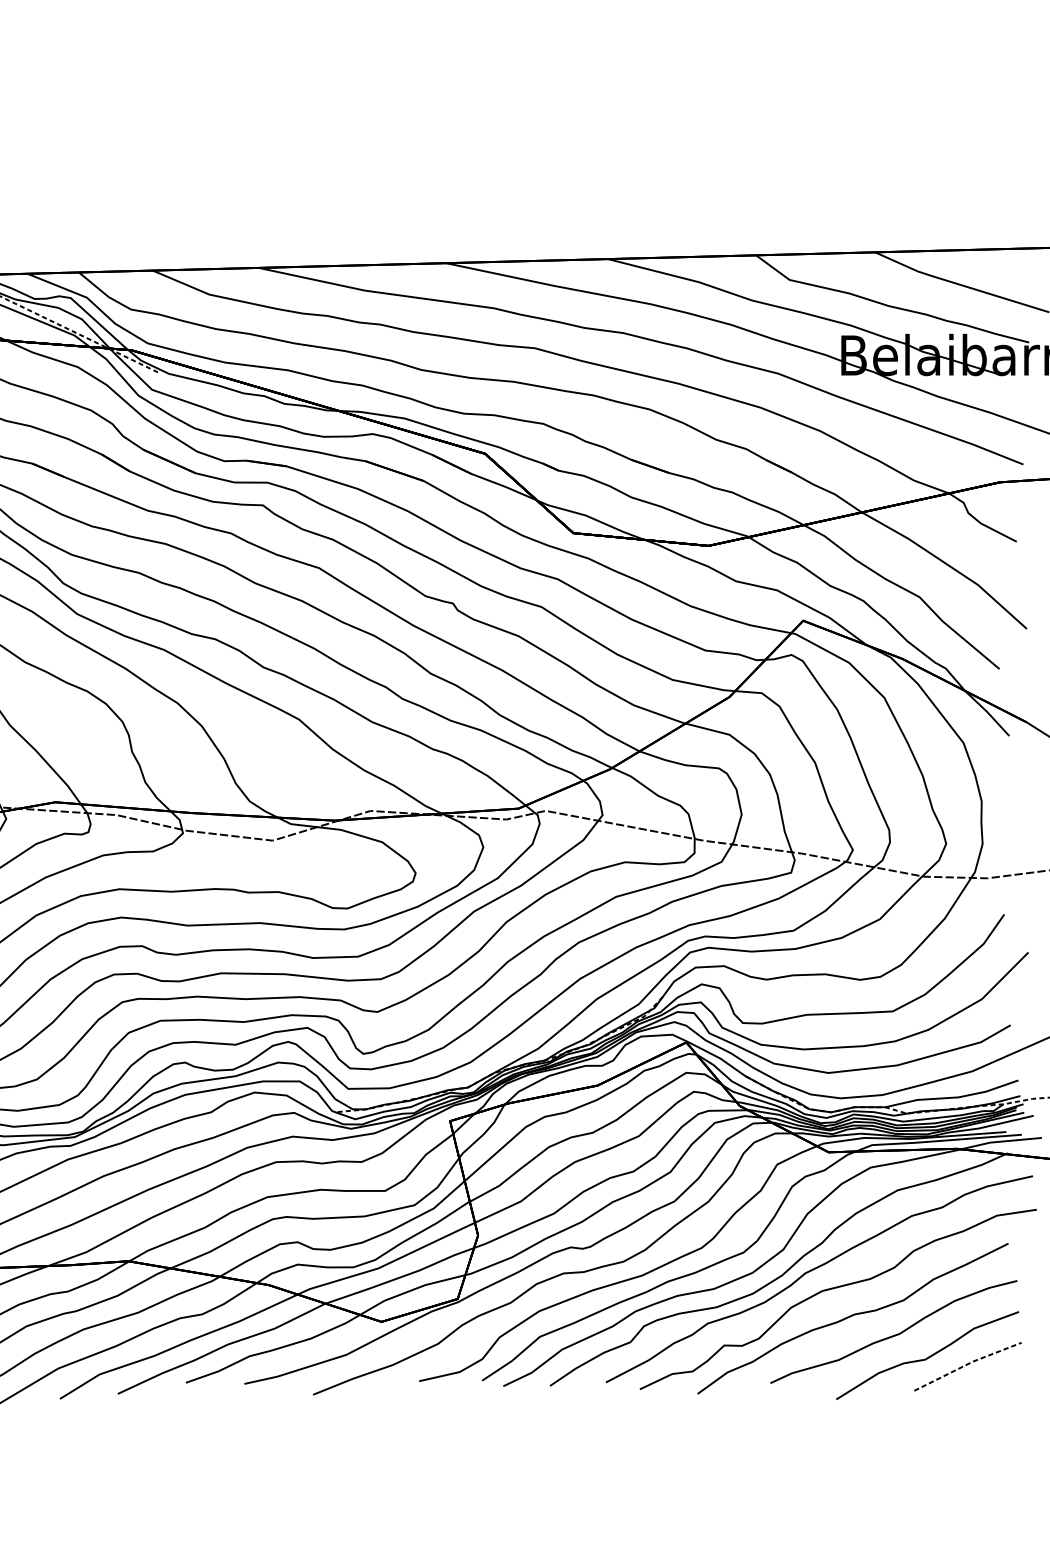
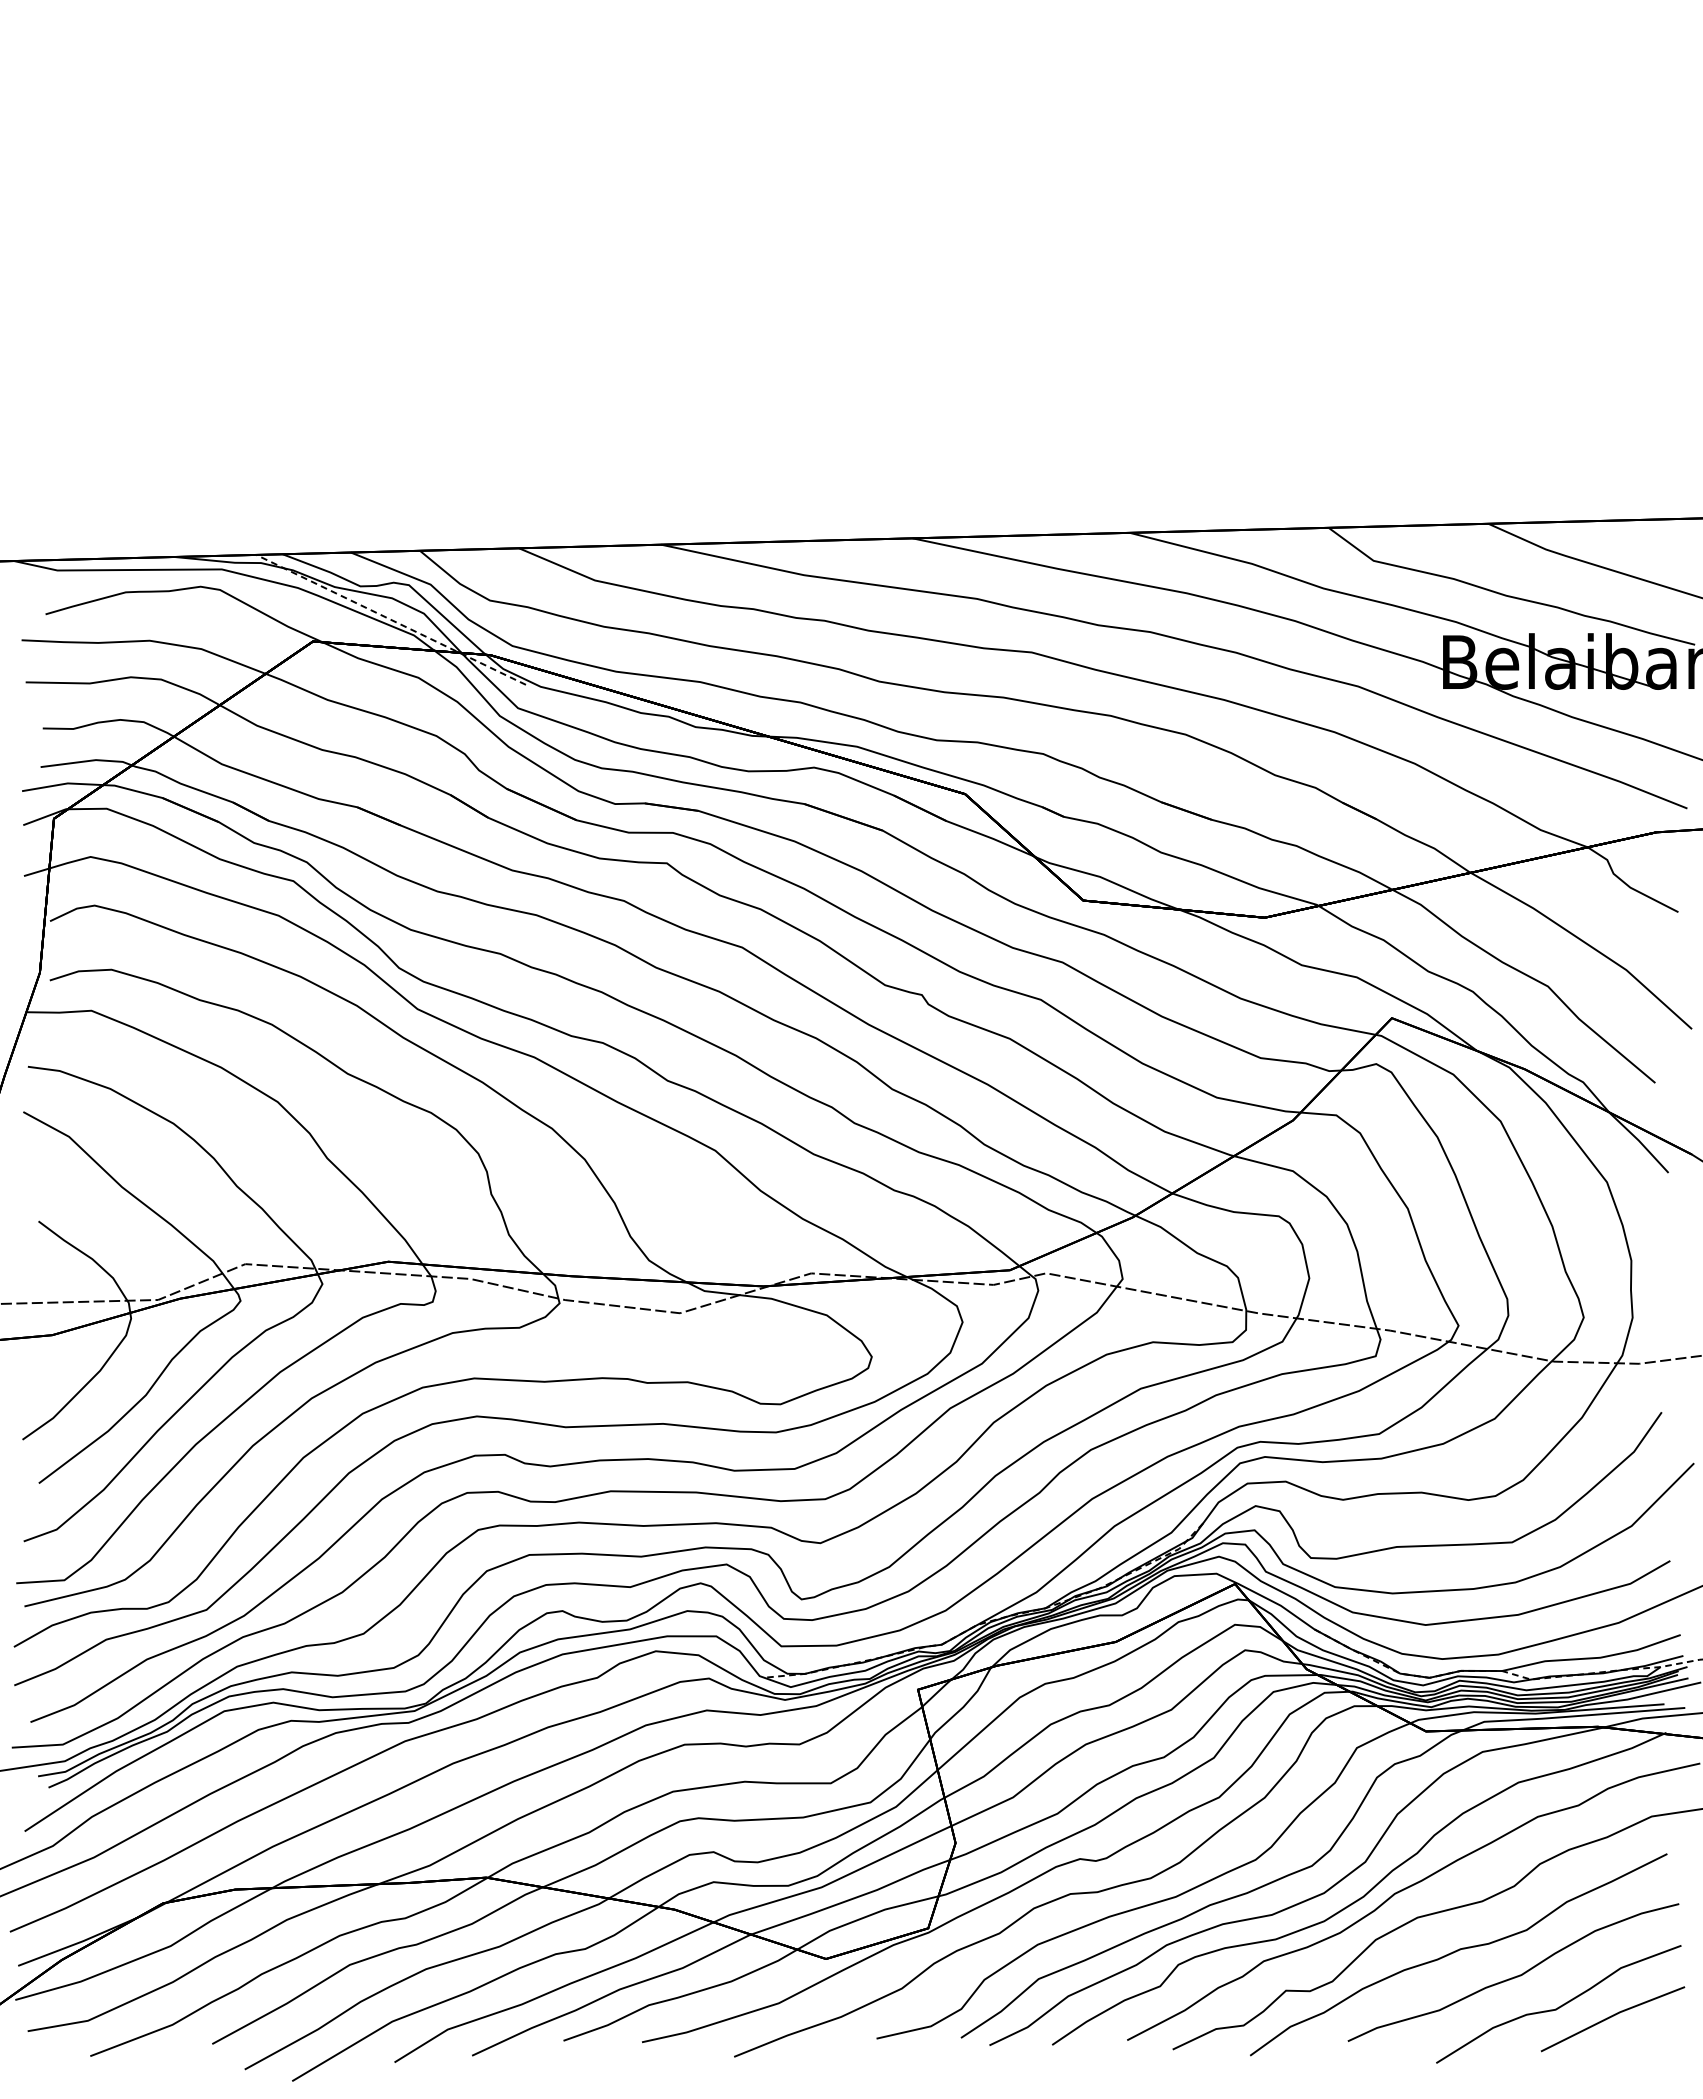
line: (967, 1364) -> (1612, 2016), dashed -> solid

